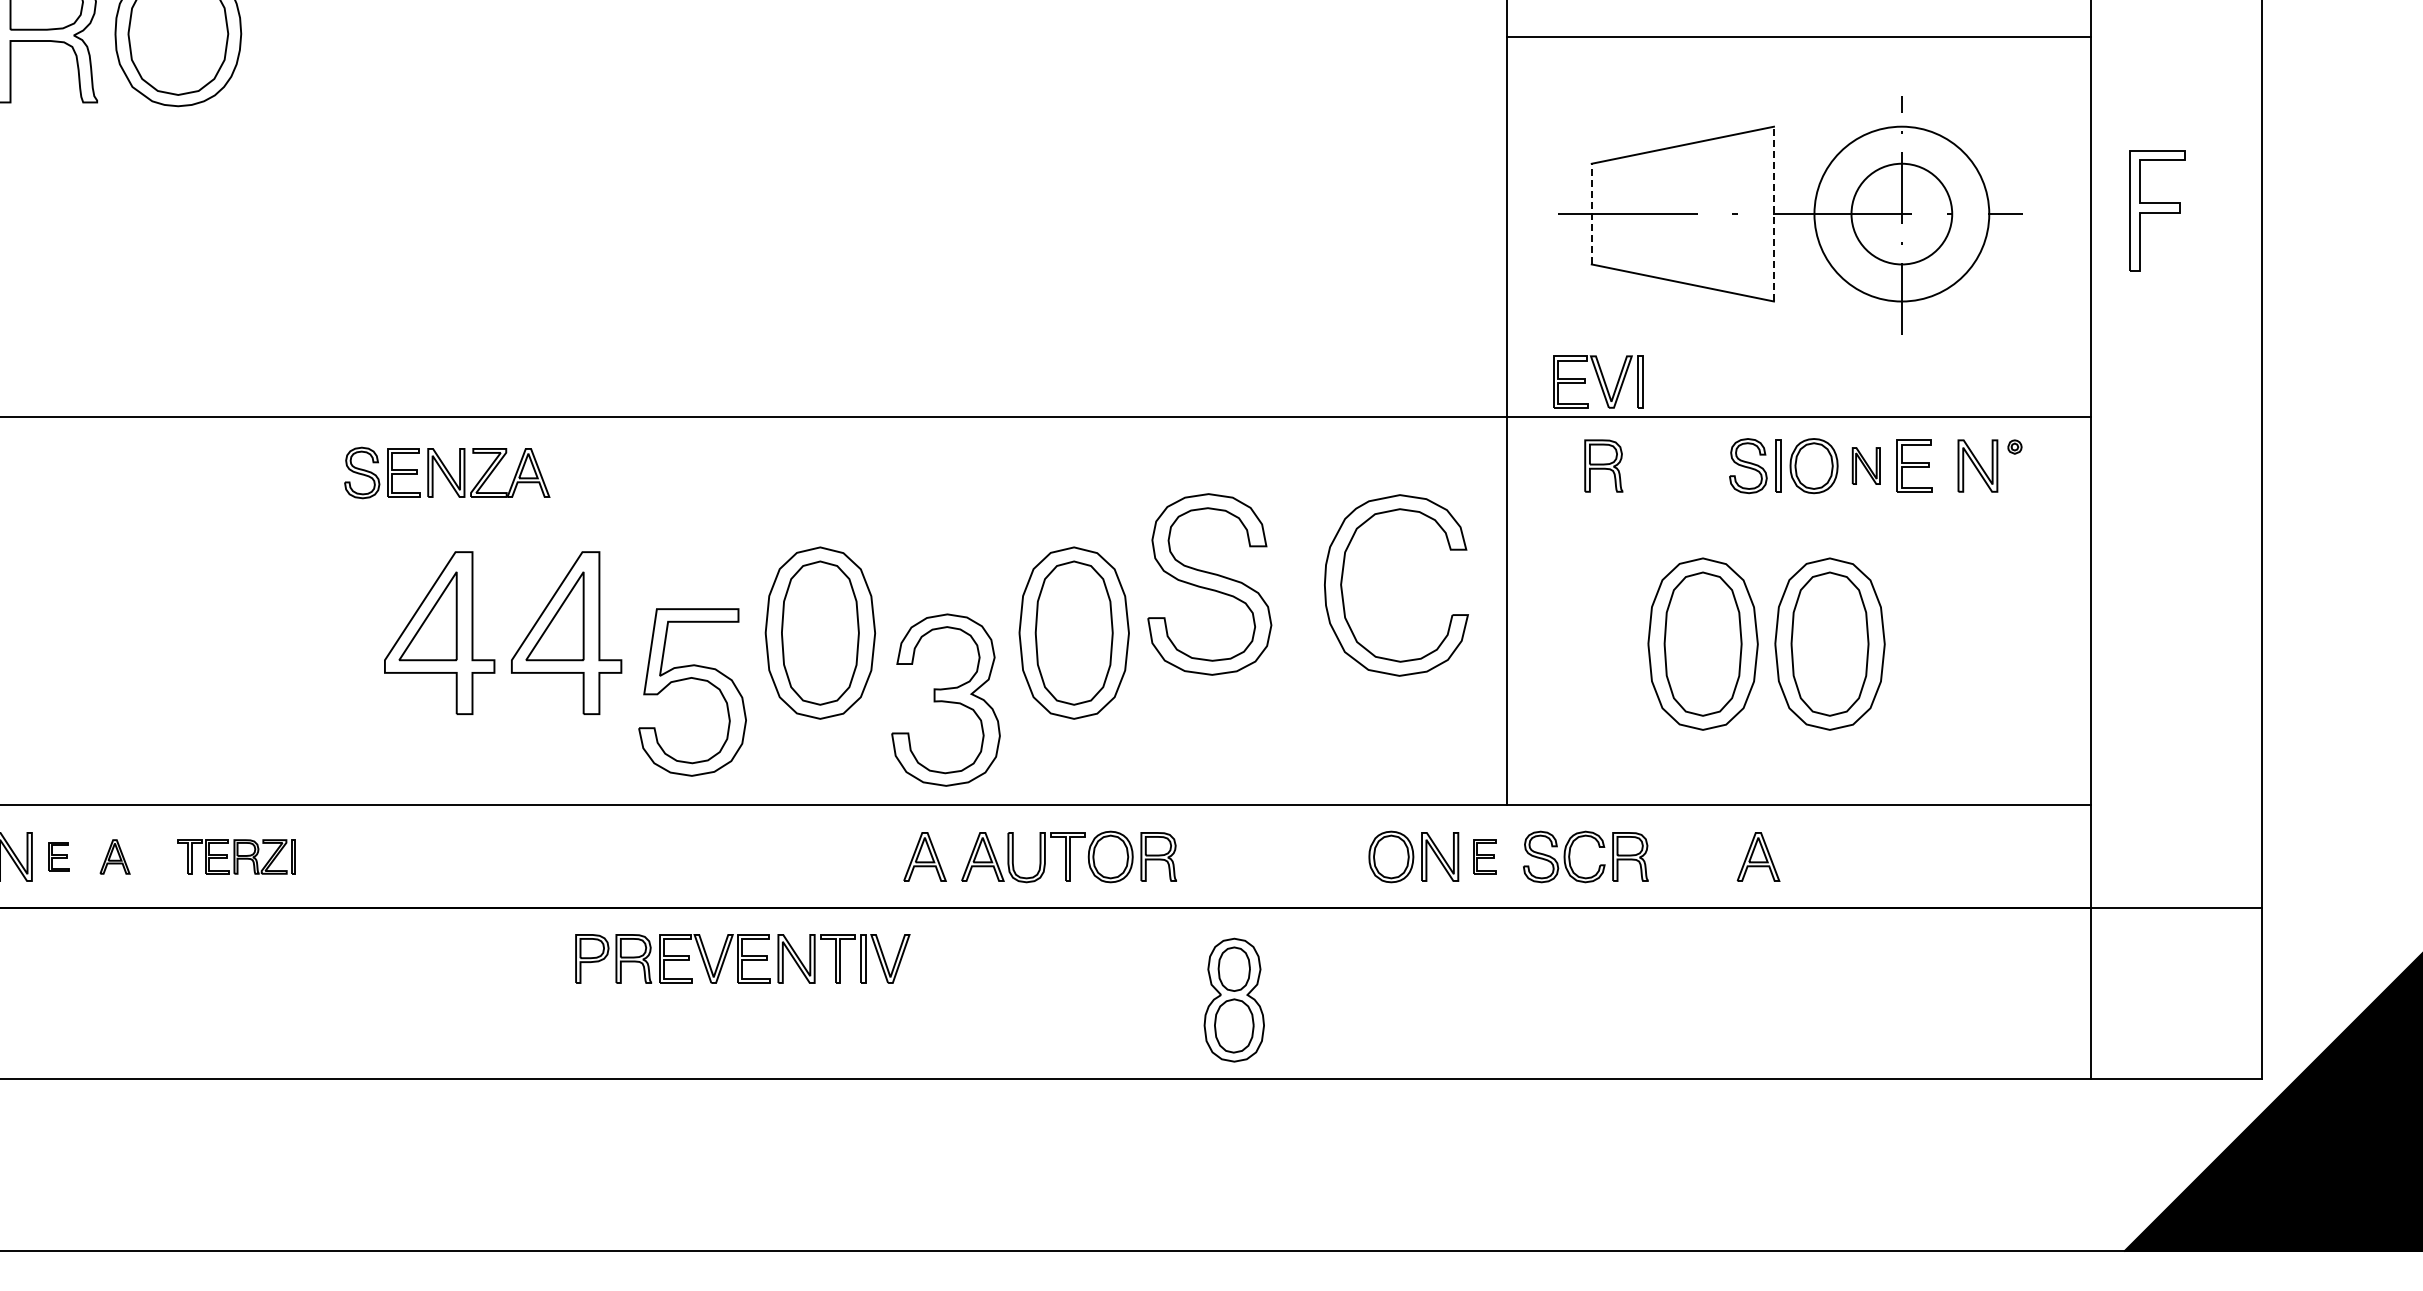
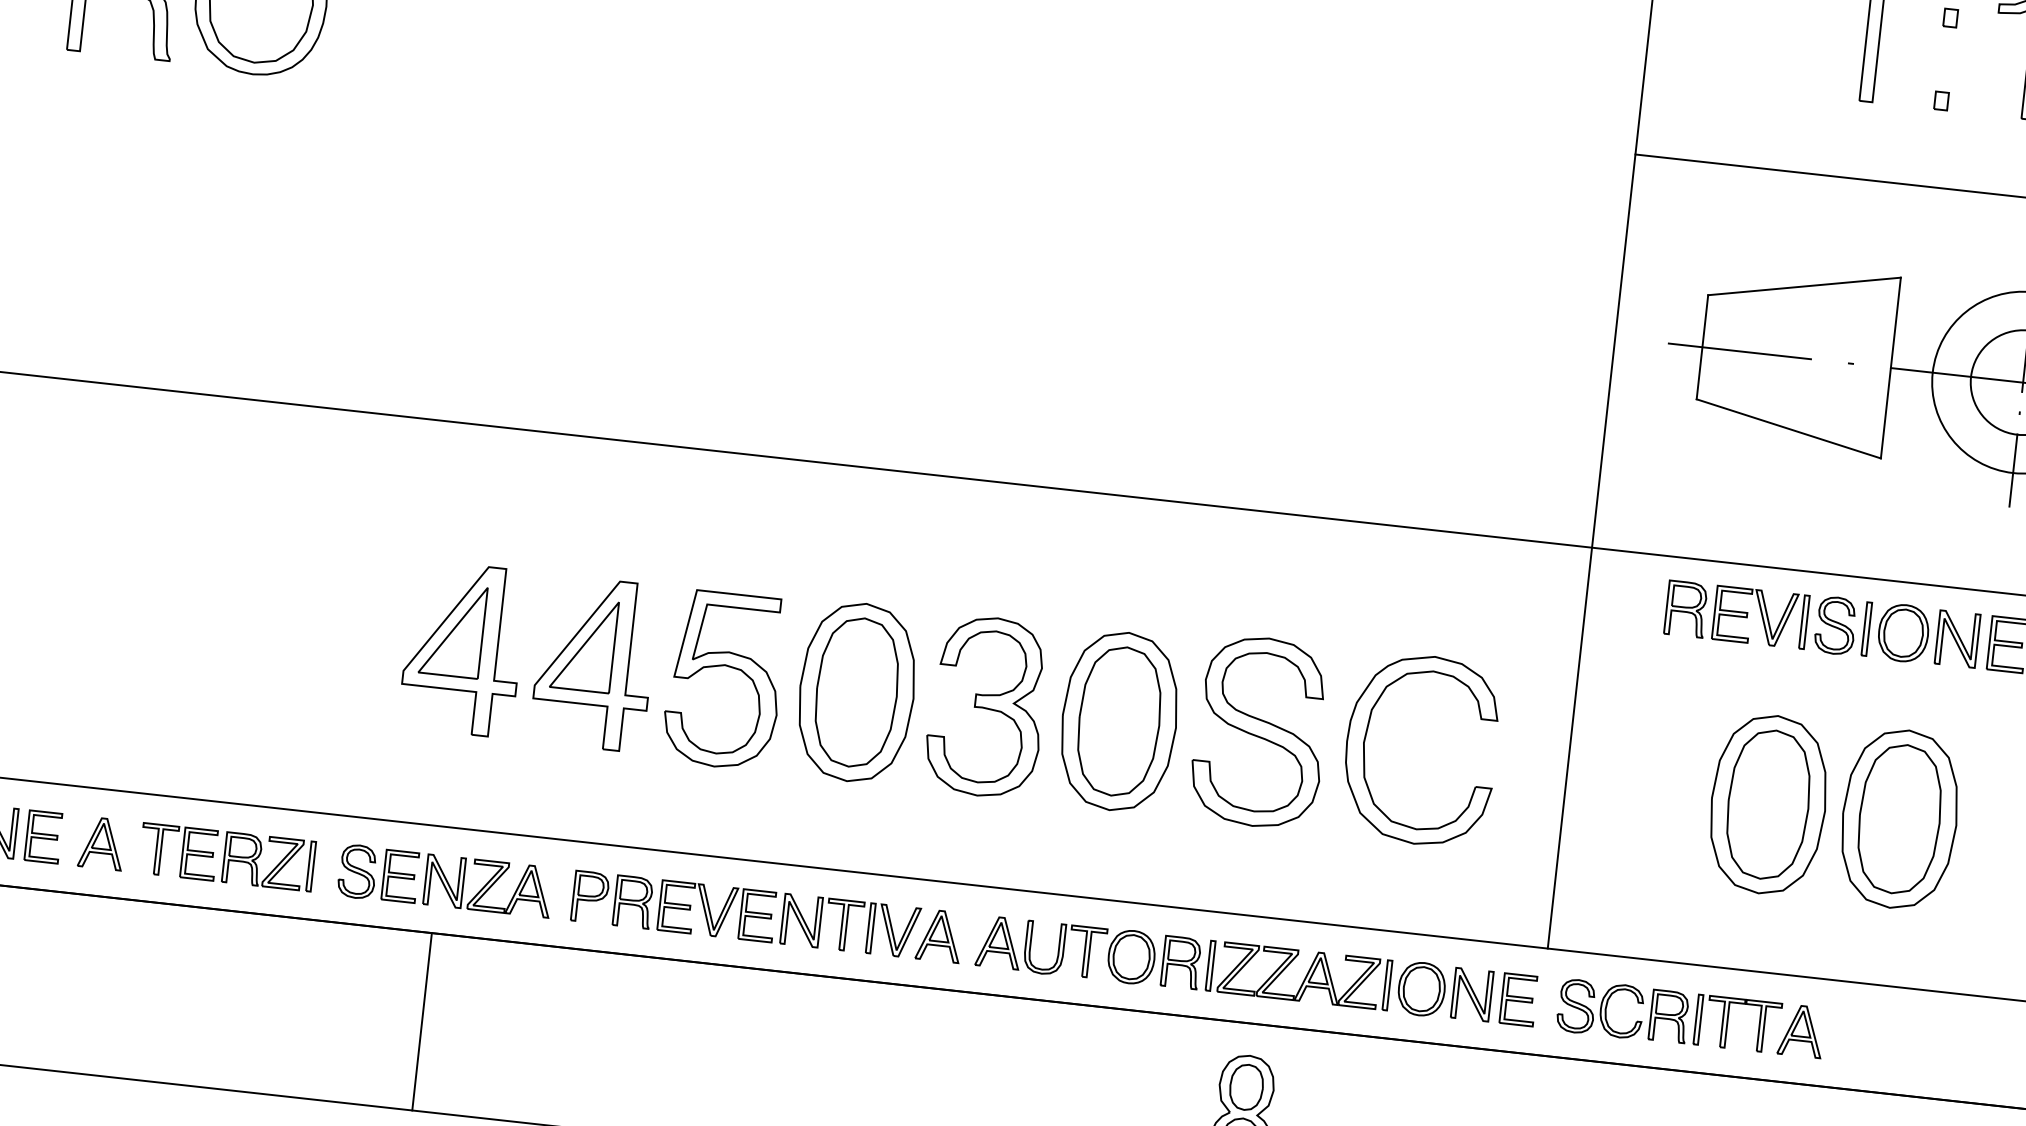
line: (1591, 213) -> (1702, 346), dashed -> solid
line: (1773, 213) -> (1890, 367), dashed -> solid
part: (1598, 381) -> (1761, 616), moved
part: (1866, 465) -> (1957, 638), size x1.43
part: (447, 472) -> (445, 880), moved
part: (1209, 584) -> (1259, 732), moved
part: (1343, 594) -> (1365, 753), moved
part: (693, 679) -> (726, 667), moved
part: (945, 699) -> (986, 706), moved
part: (58, 856) -> (43, 836), size x1.67
part: (114, 856) -> (101, 842), size x1.43
part: (236, 856) -> (227, 856), size x1.43
part: (1484, 856) -> (1518, 999), size x1.43
part: (1687, 856) -> (1728, 1022), added
part: (1278, 857) -> (1305, 976), added
part: (742, 958) -> (745, 914), moved
line: (439, 993) -> (421, 1021), added

